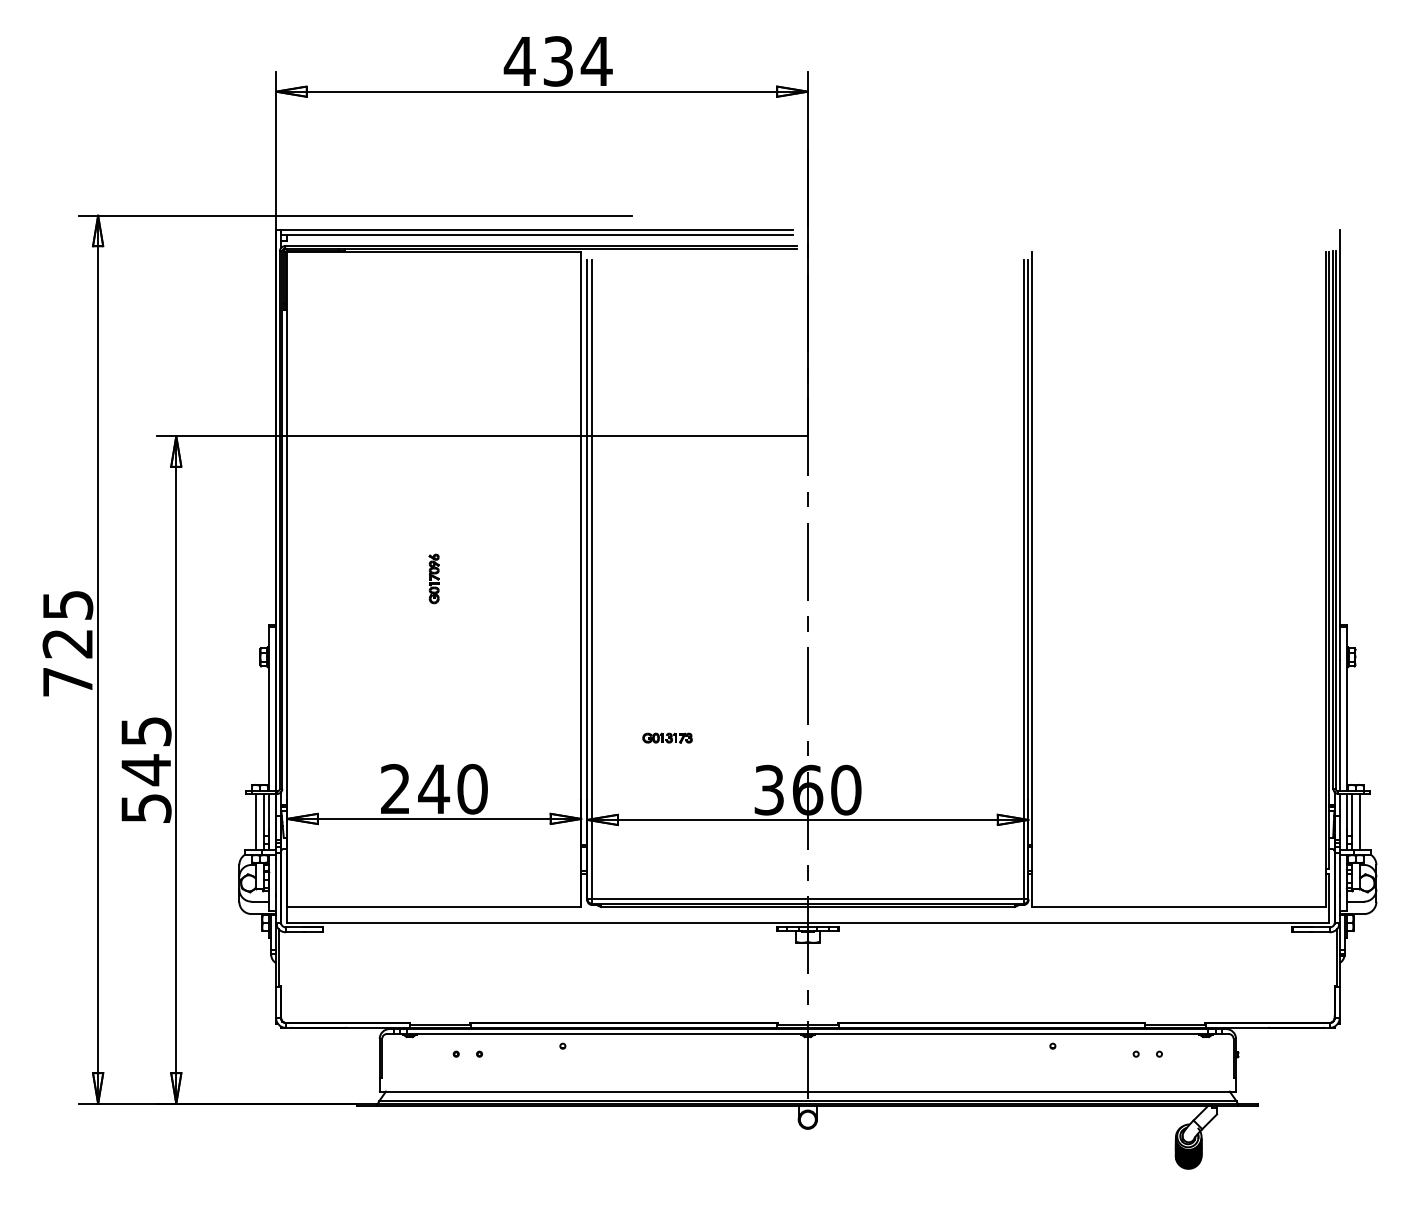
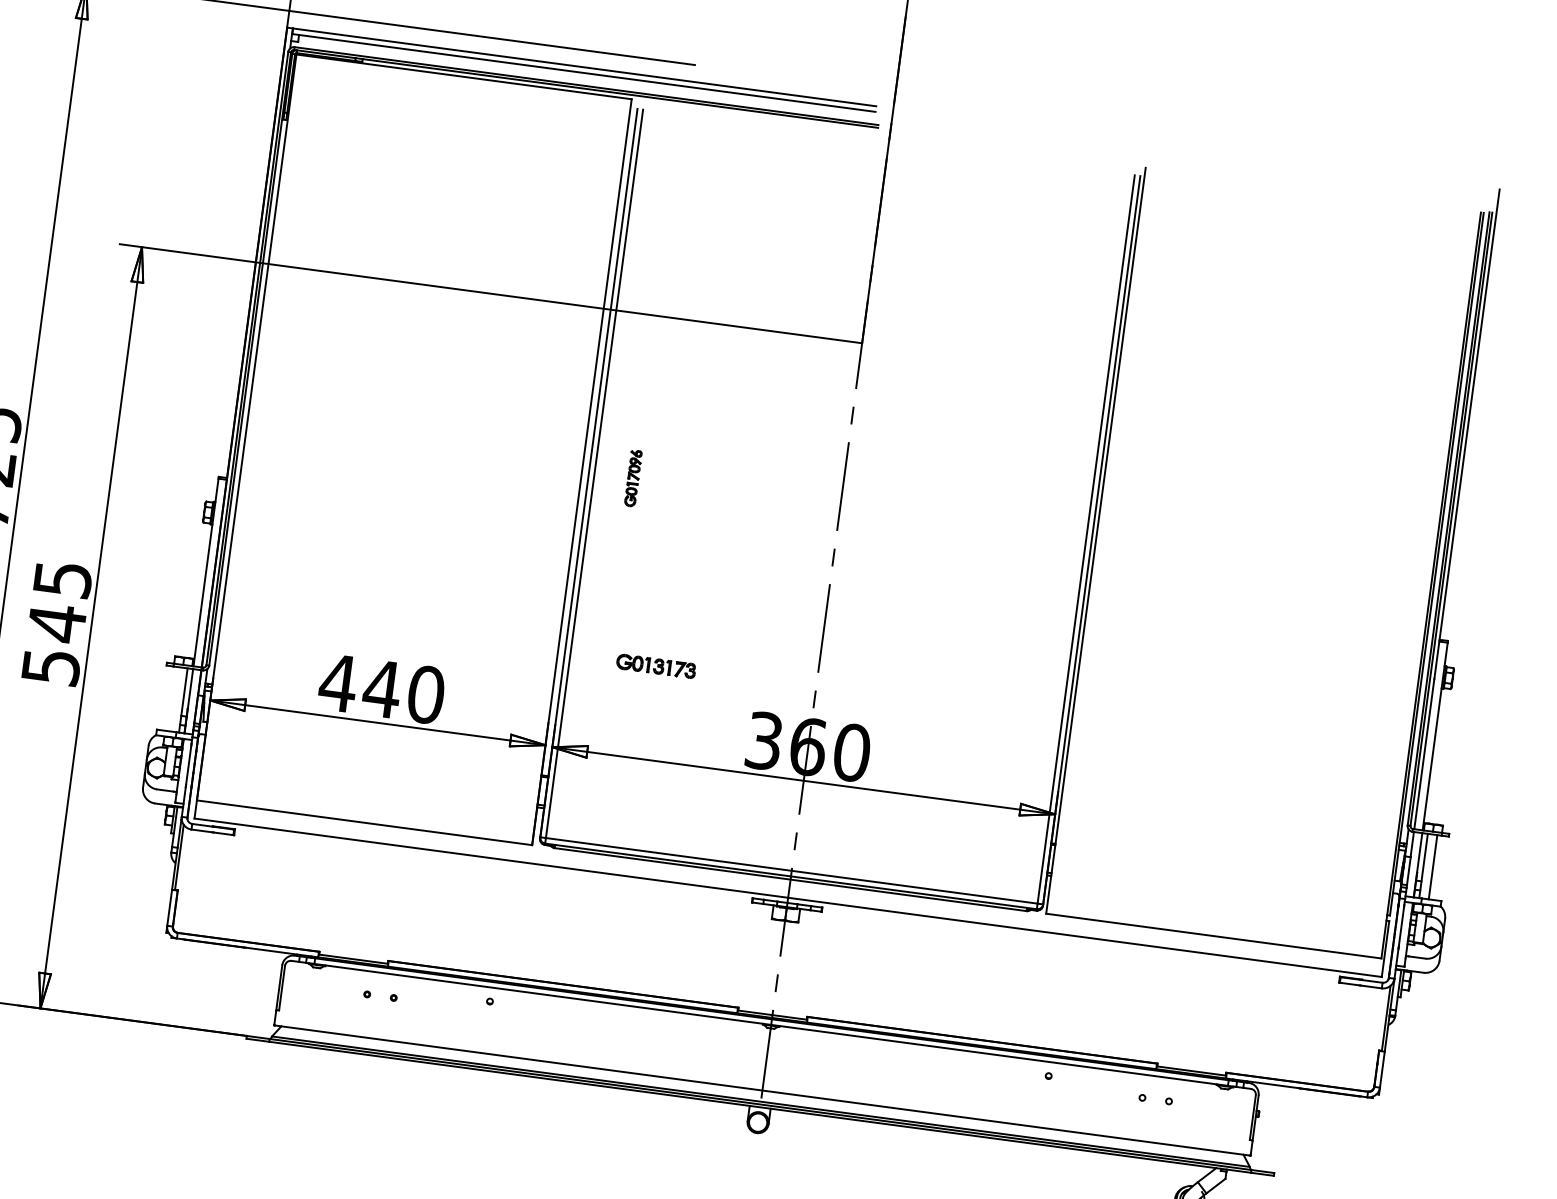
part: (433, 578) -> (632, 477), moved
part: (667, 737) -> (656, 665), size x1.4
text: (395, 788) -> (338, 682), 240 -> 440
line: (255, 821) -> (173, 698), removed

